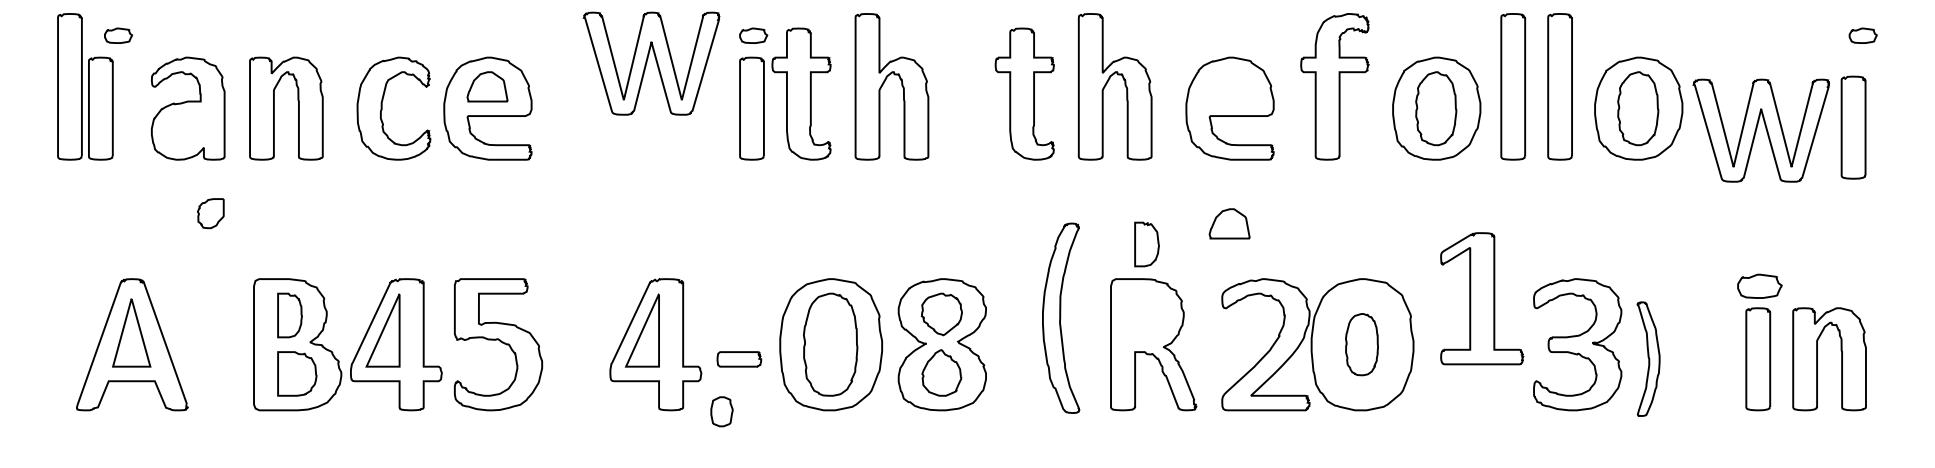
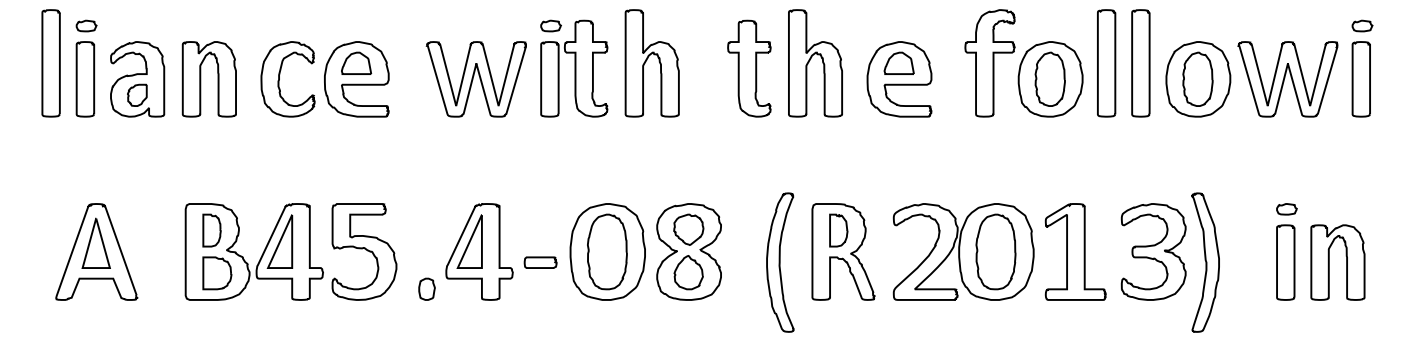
part: (651, 63) -> (476, 79), moved
part: (1334, 86) -> (989, 63), moved
part: (100, 108) -> (85, 79), moved
part: (1853, 127) -> (1361, 79), moved
part: (1760, 130) -> (1287, 79), moved
part: (210, 213) -> (137, 95), moved
part: (1229, 223) -> (899, 63), moved
part: (1146, 244) -> (838, 230), moved
part: (1759, 286) -> (1286, 209), size x0.62
part: (1482, 298) -> (1076, 251), moved
part: (1061, 317) -> (780, 262), moved
part: (1361, 344) -> (995, 251), size x1.67
part: (1648, 358) -> (1205, 262), size x1.67
part: (721, 411) -> (426, 289), moved

